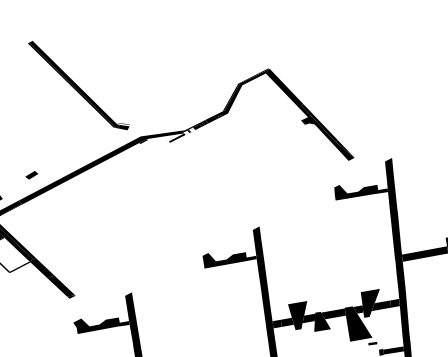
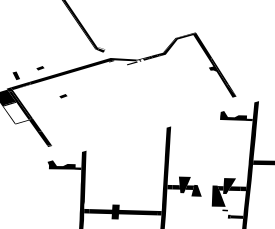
part: (77, 213) -> (63, 96), added
fill: (229, 255) -> (149, 140), removed
fill: (332, 313) -> (204, 187), removed

